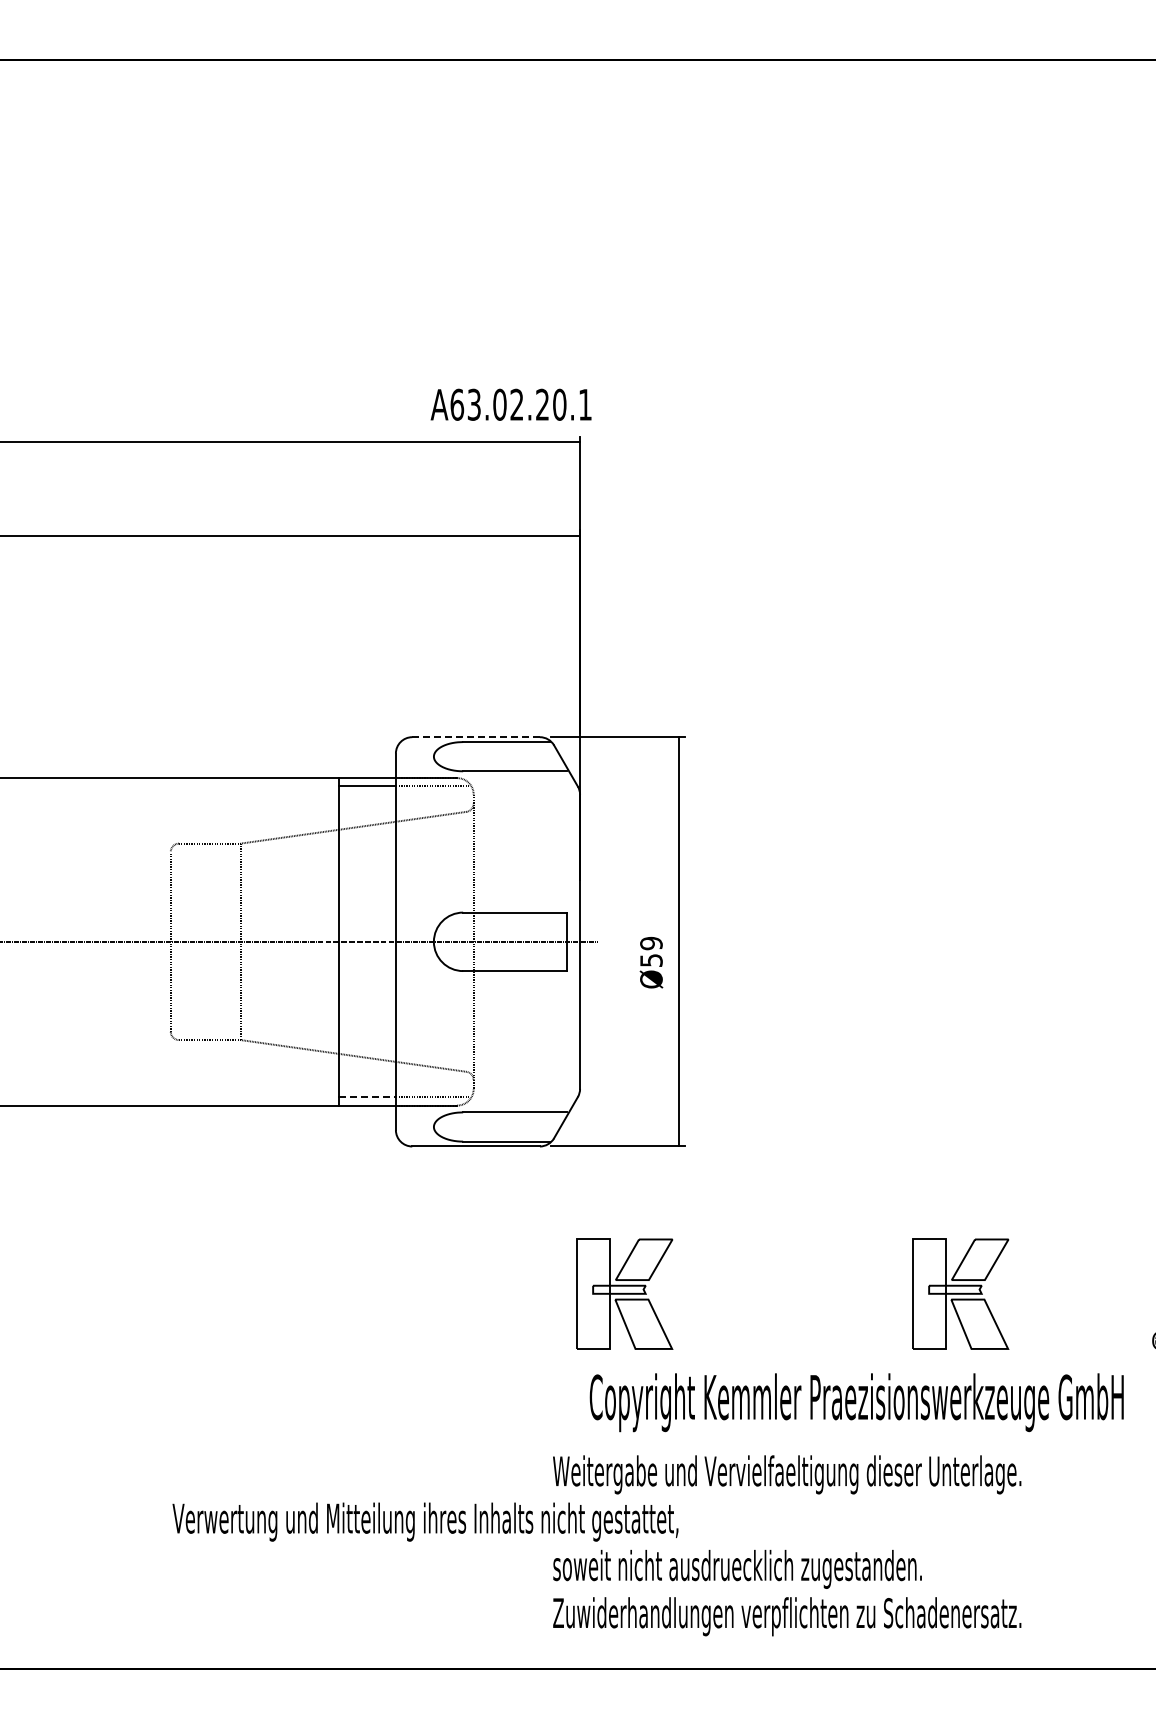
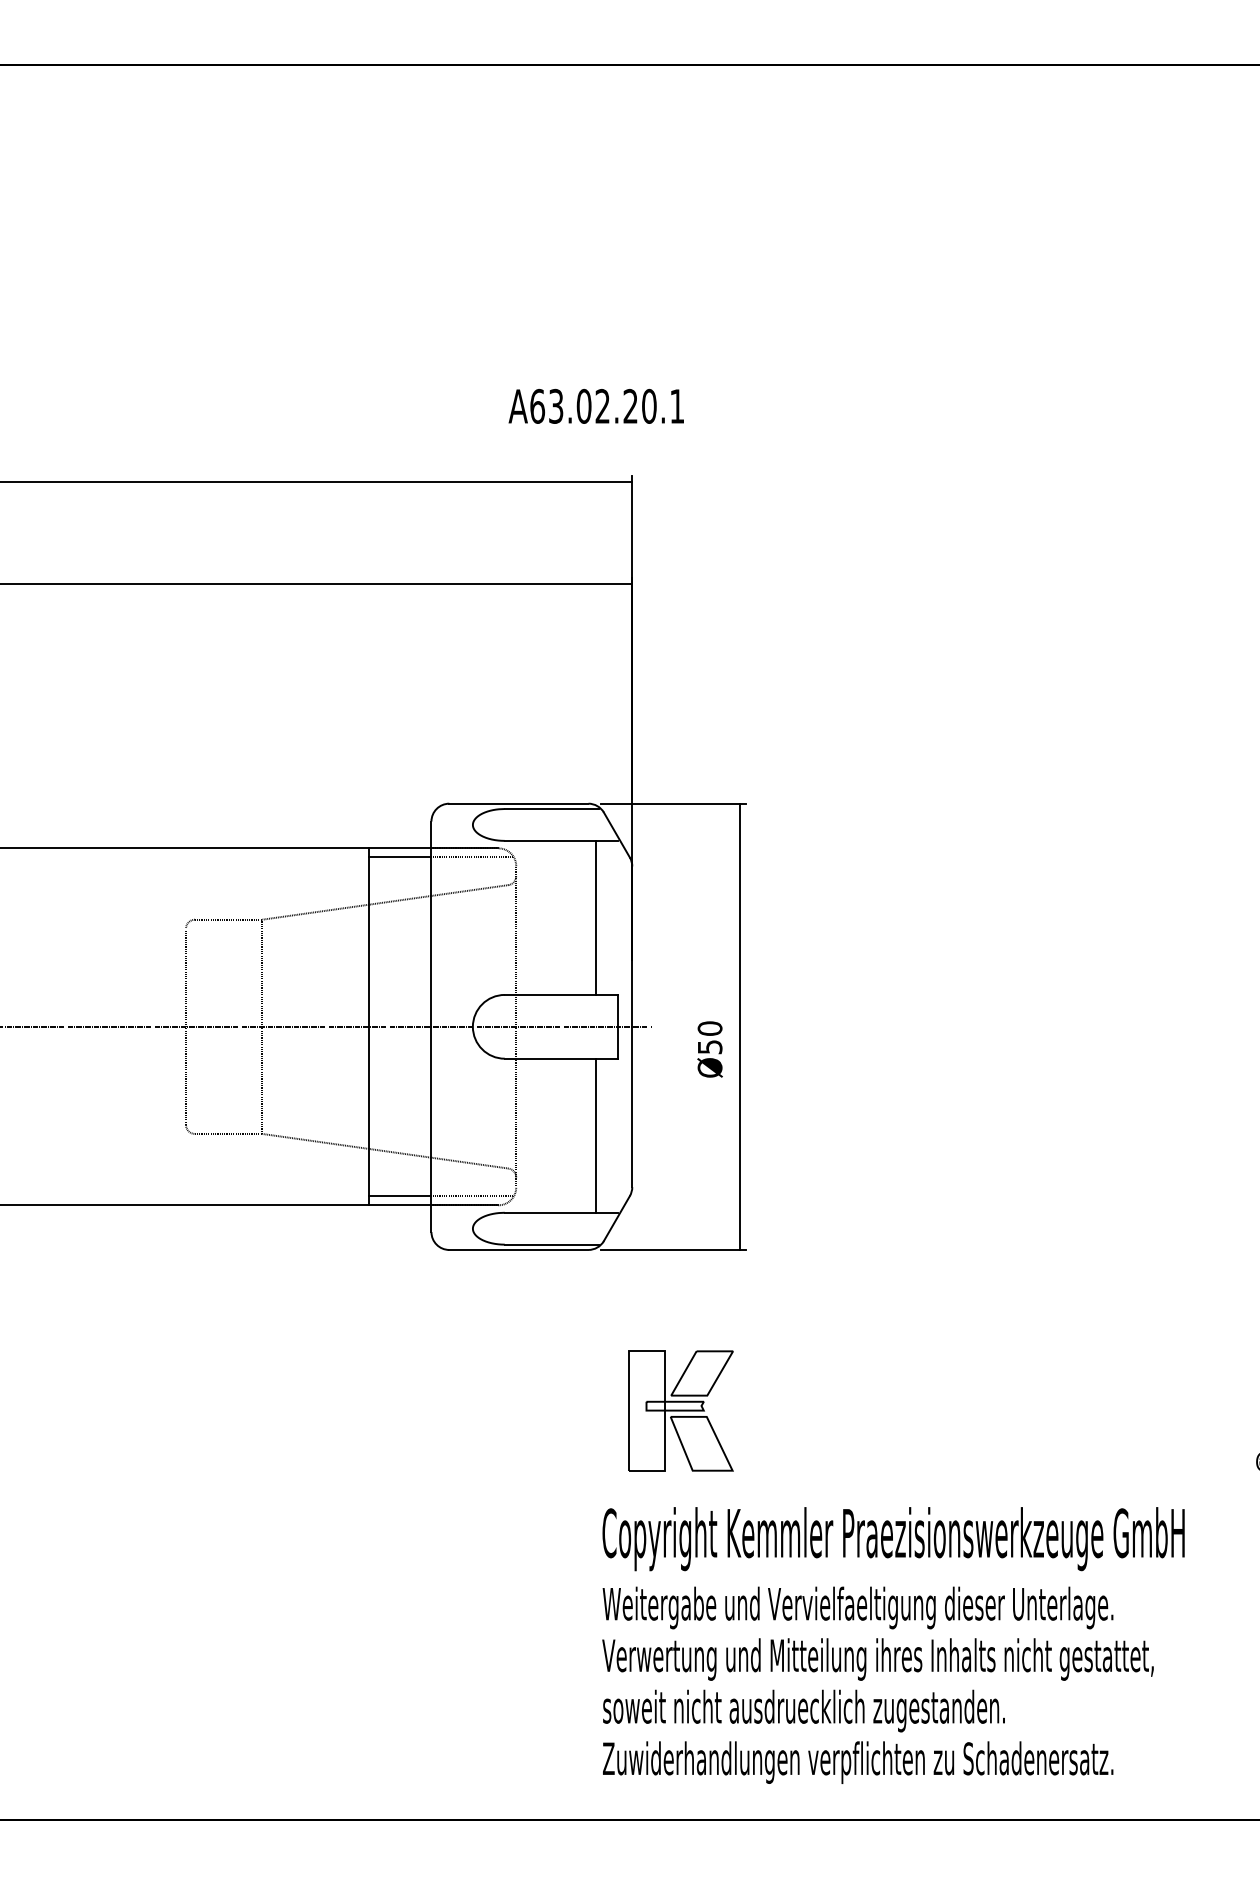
text: (510, 404) -> (595, 406), moved
line: (476, 737) -> (519, 804), dashed -> solid
line: (546, 841) -> (595, 917), added
text: (651, 943) -> (710, 1028), Ø59 -> Ø50
line: (546, 1041) -> (595, 1135), added
line: (367, 1097) -> (400, 1196), dashed -> solid
part: (960, 1293) -> (1047, 1410), removed
text: (856, 1402) -> (893, 1538), moved
text: (425, 1521) -> (878, 1658), moved

